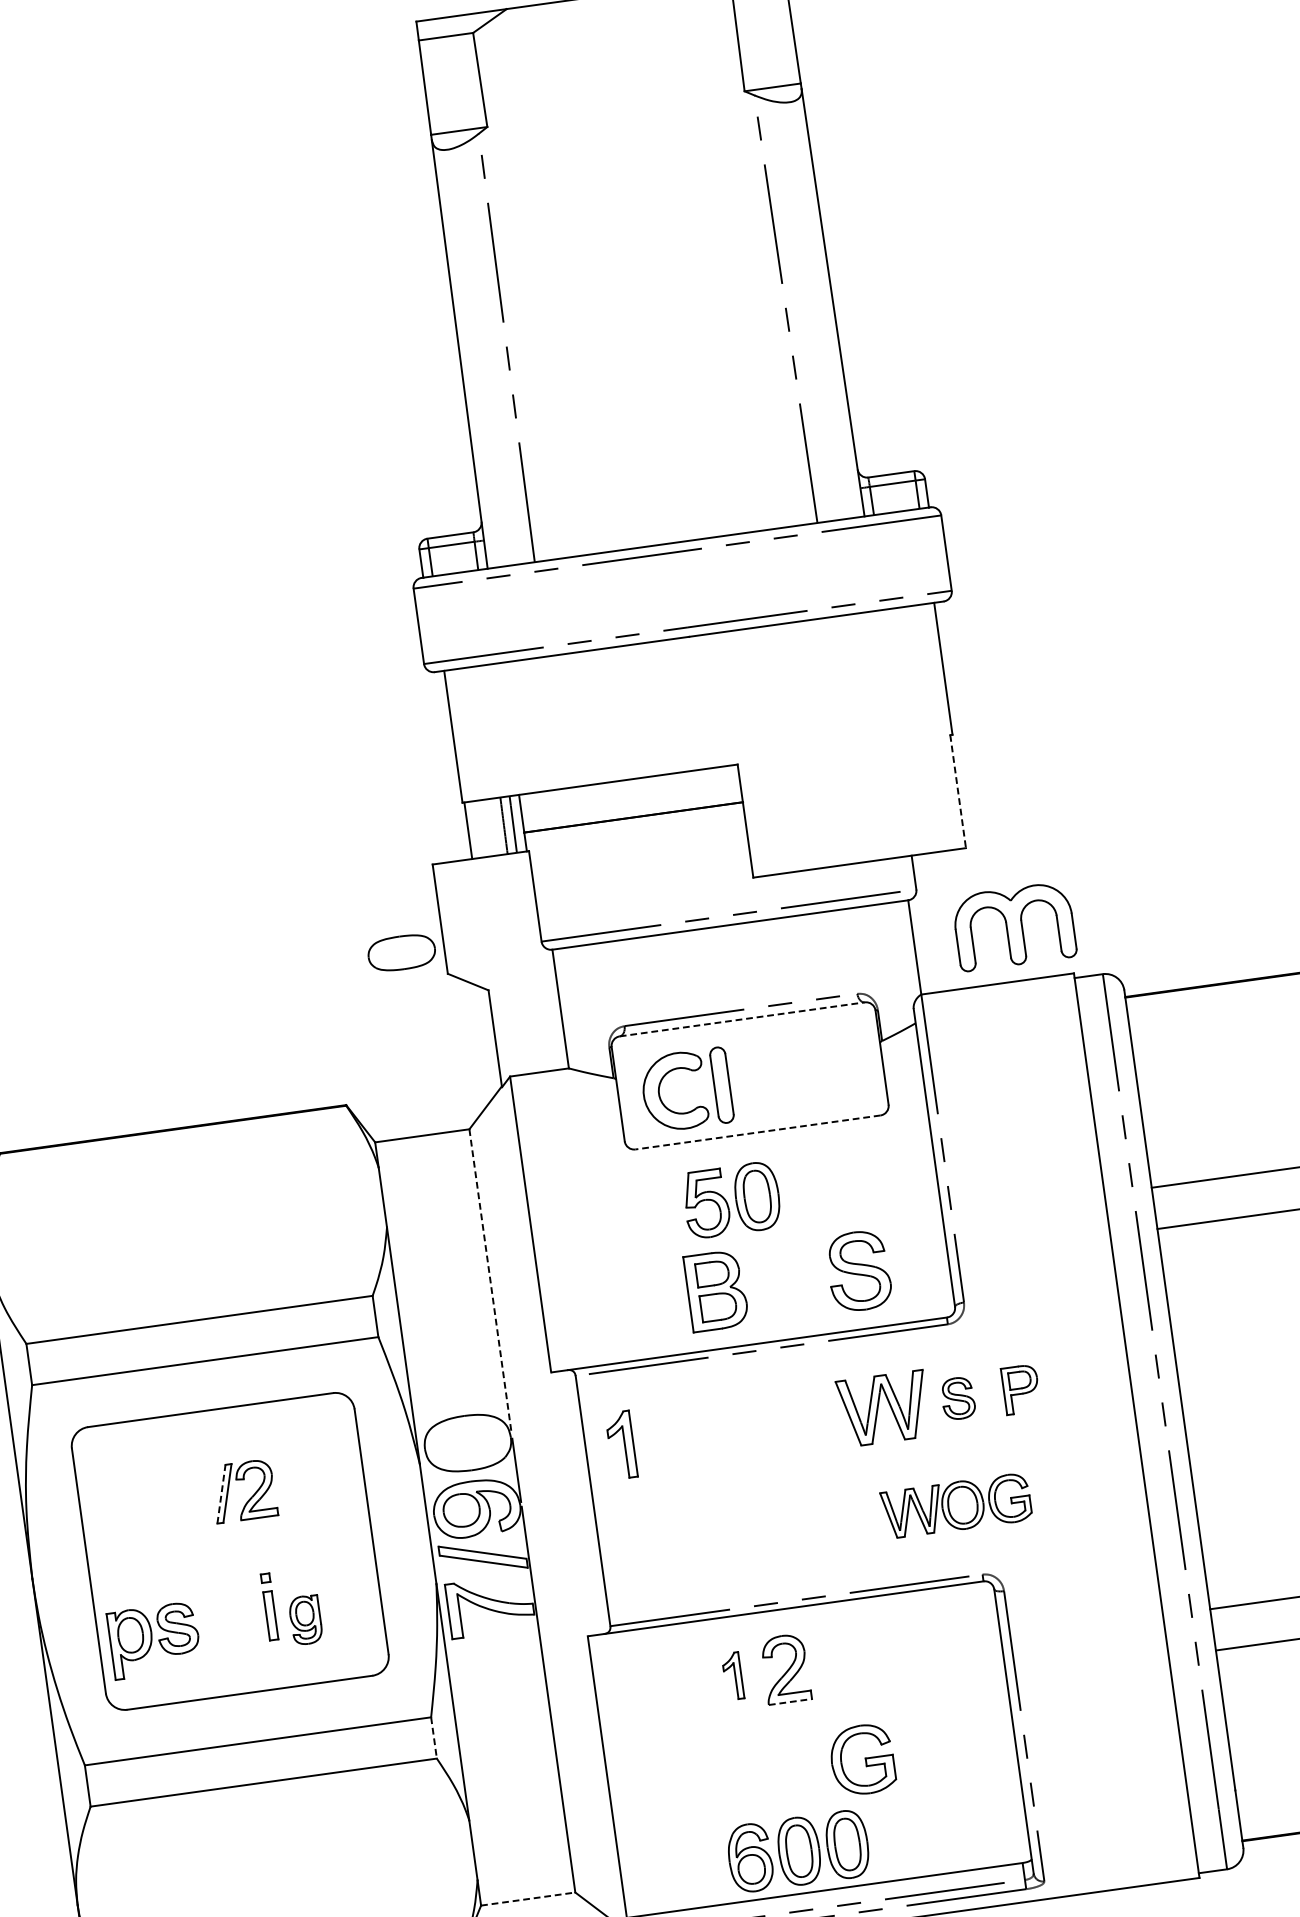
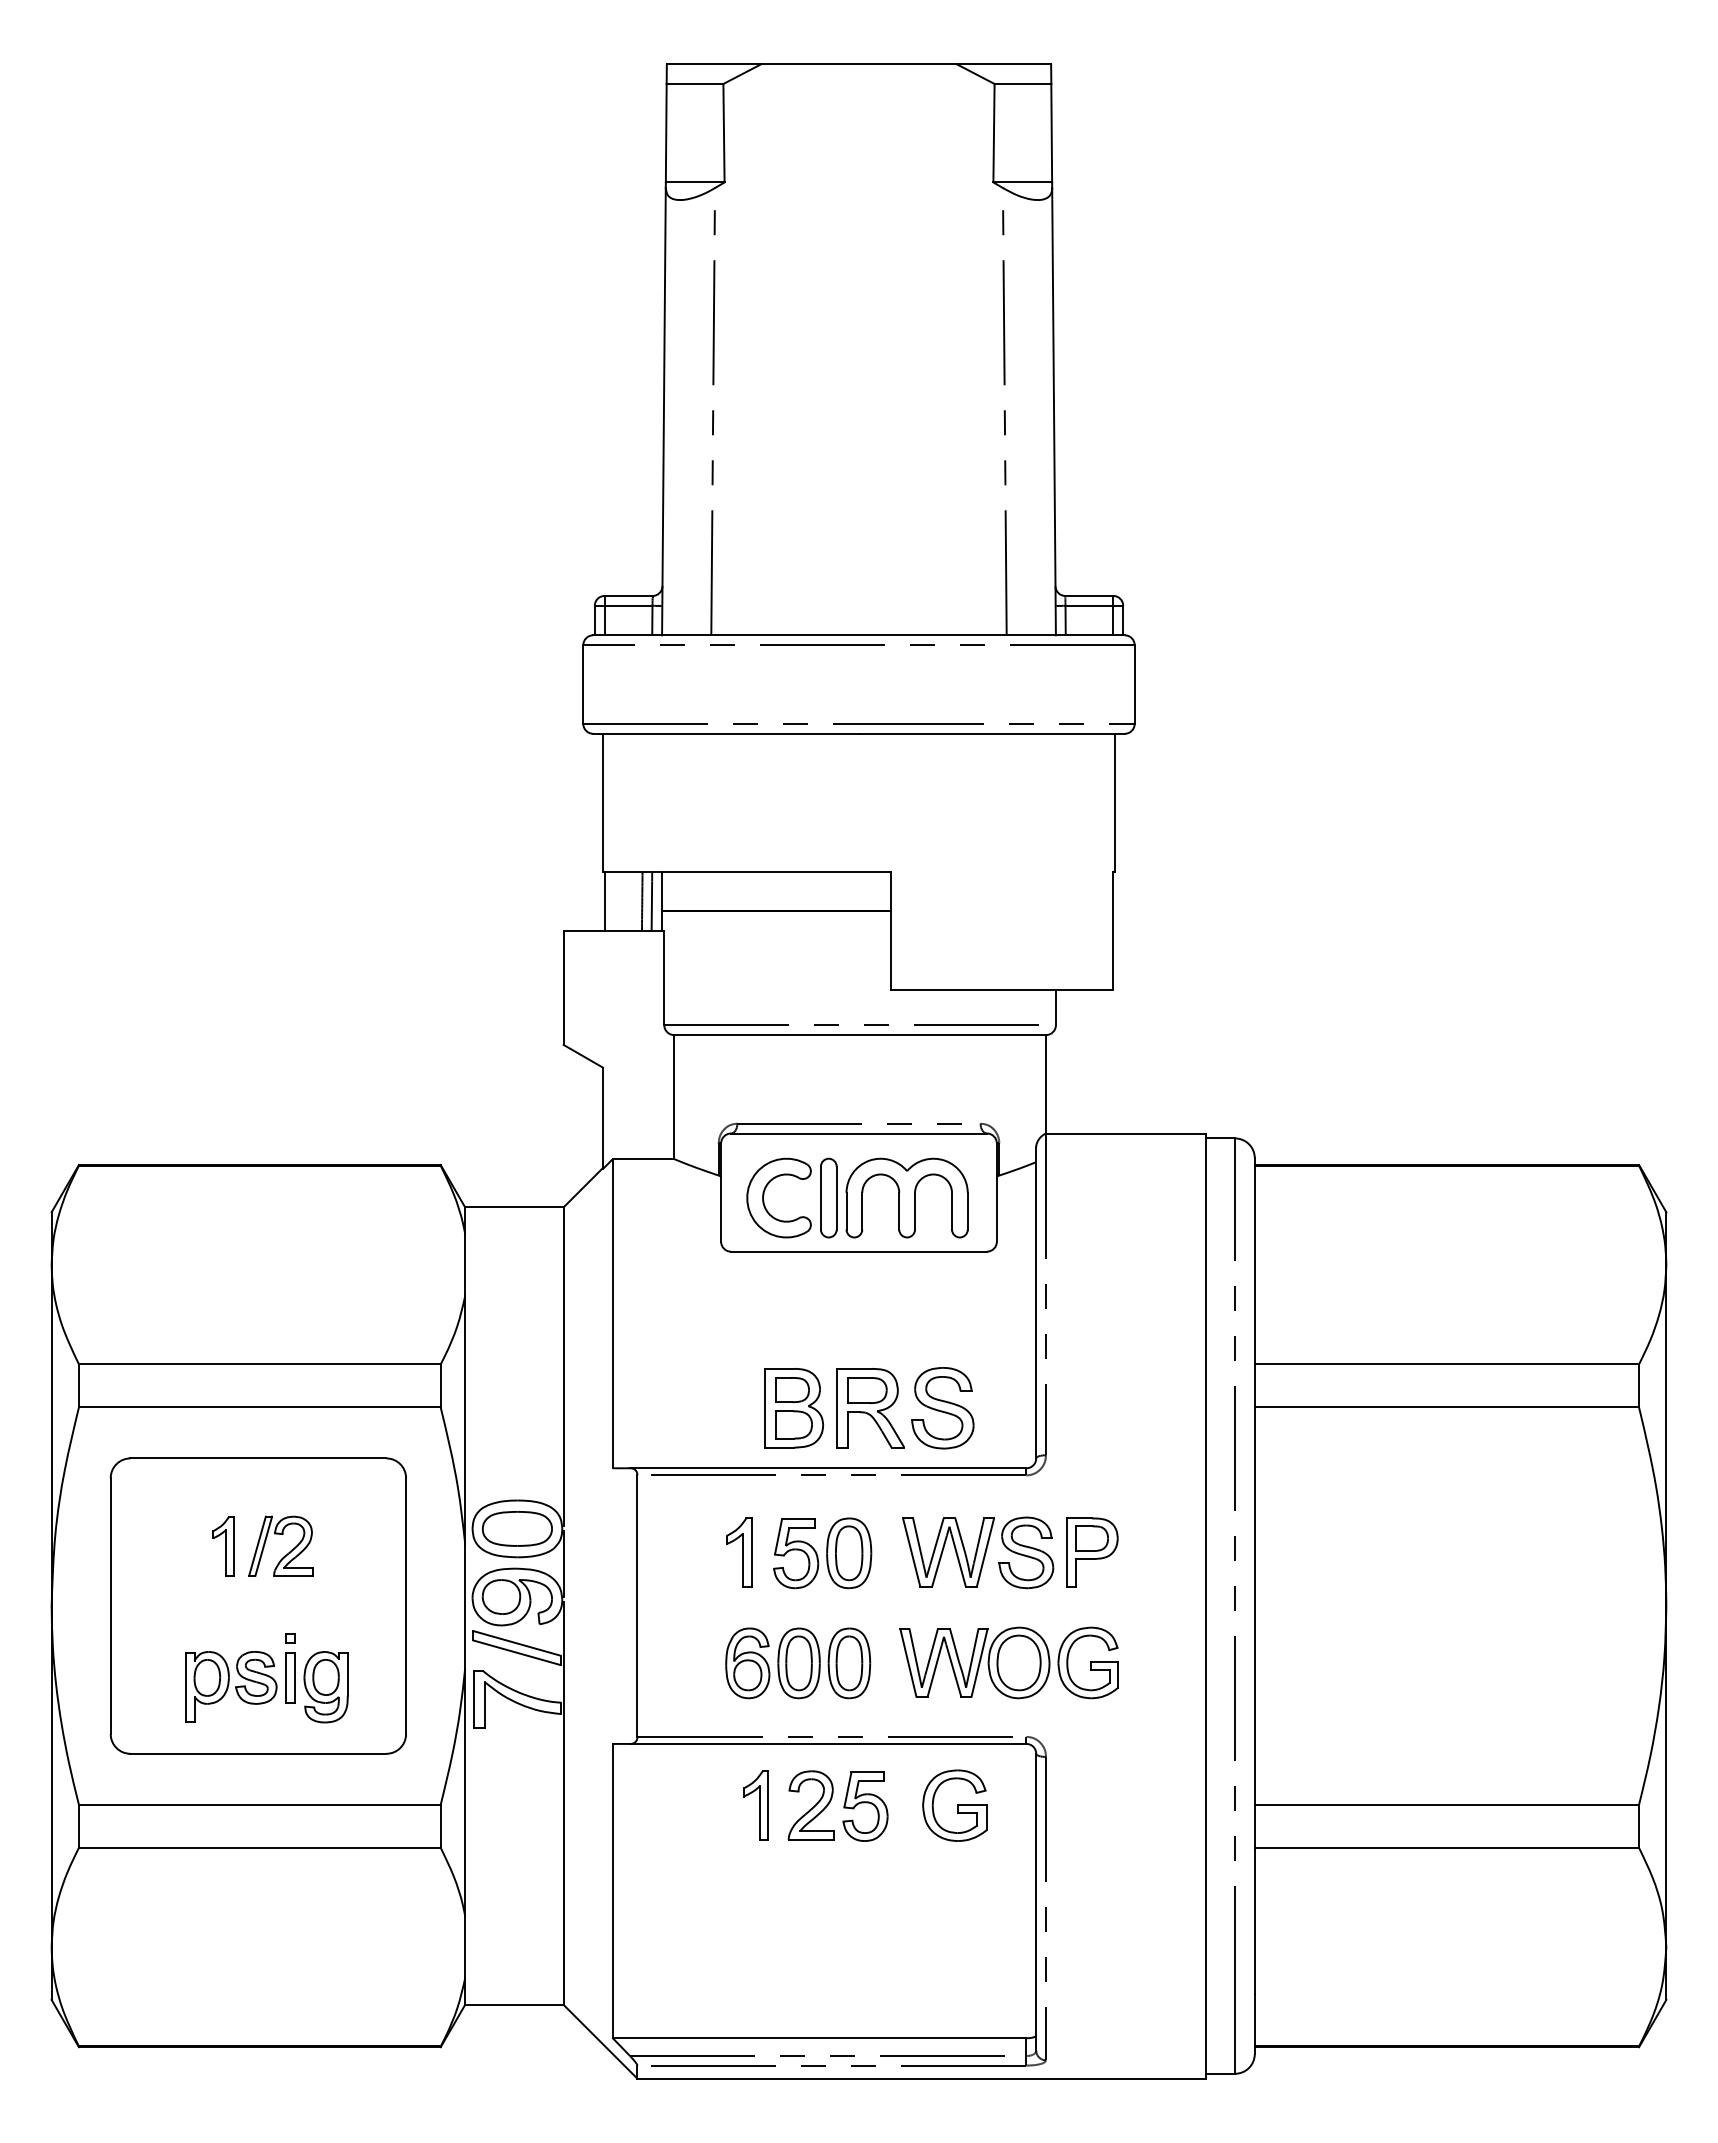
line: (958, 792) -> (1112, 931), dashed -> solid
part: (1013, 926) -> (906, 1197), moved
part: (400, 952) -> (516, 1528), moved
line: (741, 1019) -> (858, 1133), dashed -> solid
line: (757, 1132) -> (858, 1251), dashed -> solid
part: (731, 1200) -> (822, 1553), moved
part: (789, 1281) -> (870, 1408), added
line: (490, 1282) -> (563, 1367), dashed -> solid
part: (1021, 1389) -> (1092, 1552), size x1.43
part: (958, 1398) -> (1026, 1552), size x1.67
part: (621, 1444) -> (739, 1552), moved
line: (221, 1494) -> (257, 1546), dashed -> solid
part: (188, 1499) -> (223, 1546), added
part: (955, 1505) -> (1008, 1662), size x1.43
part: (305, 1620) -> (325, 1687), size x1.43
part: (154, 1640) -> (231, 1686), moved
part: (837, 1662) -> (865, 1806), added
part: (732, 1676) -> (755, 1805), size x1.43
line: (790, 1702) -> (811, 1840), dashed -> solid
line: (433, 1738) -> (440, 1826), dashed -> solid
part: (862, 1759) -> (954, 1805), moved
part: (798, 1851) -> (798, 1663), moved
line: (528, 1898) -> (514, 2004), dashed -> solid

